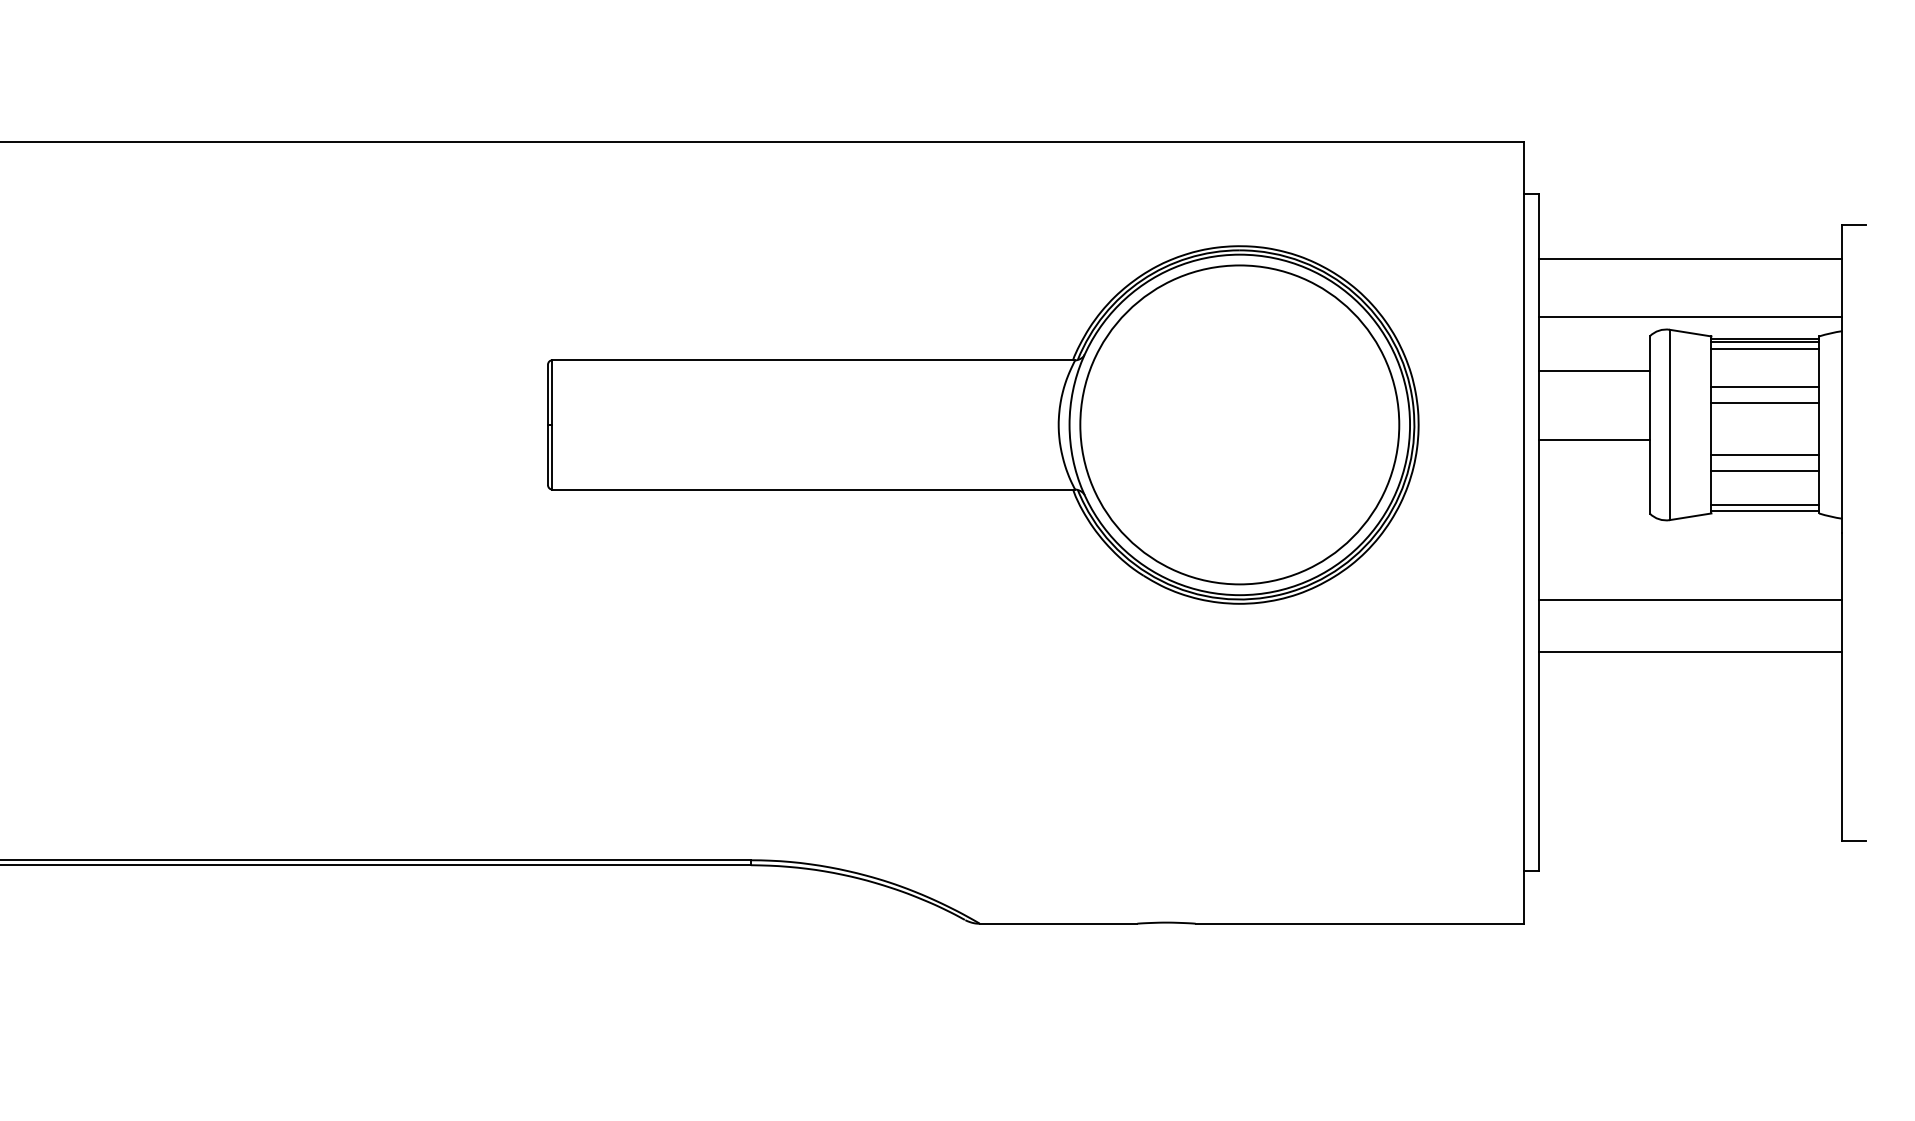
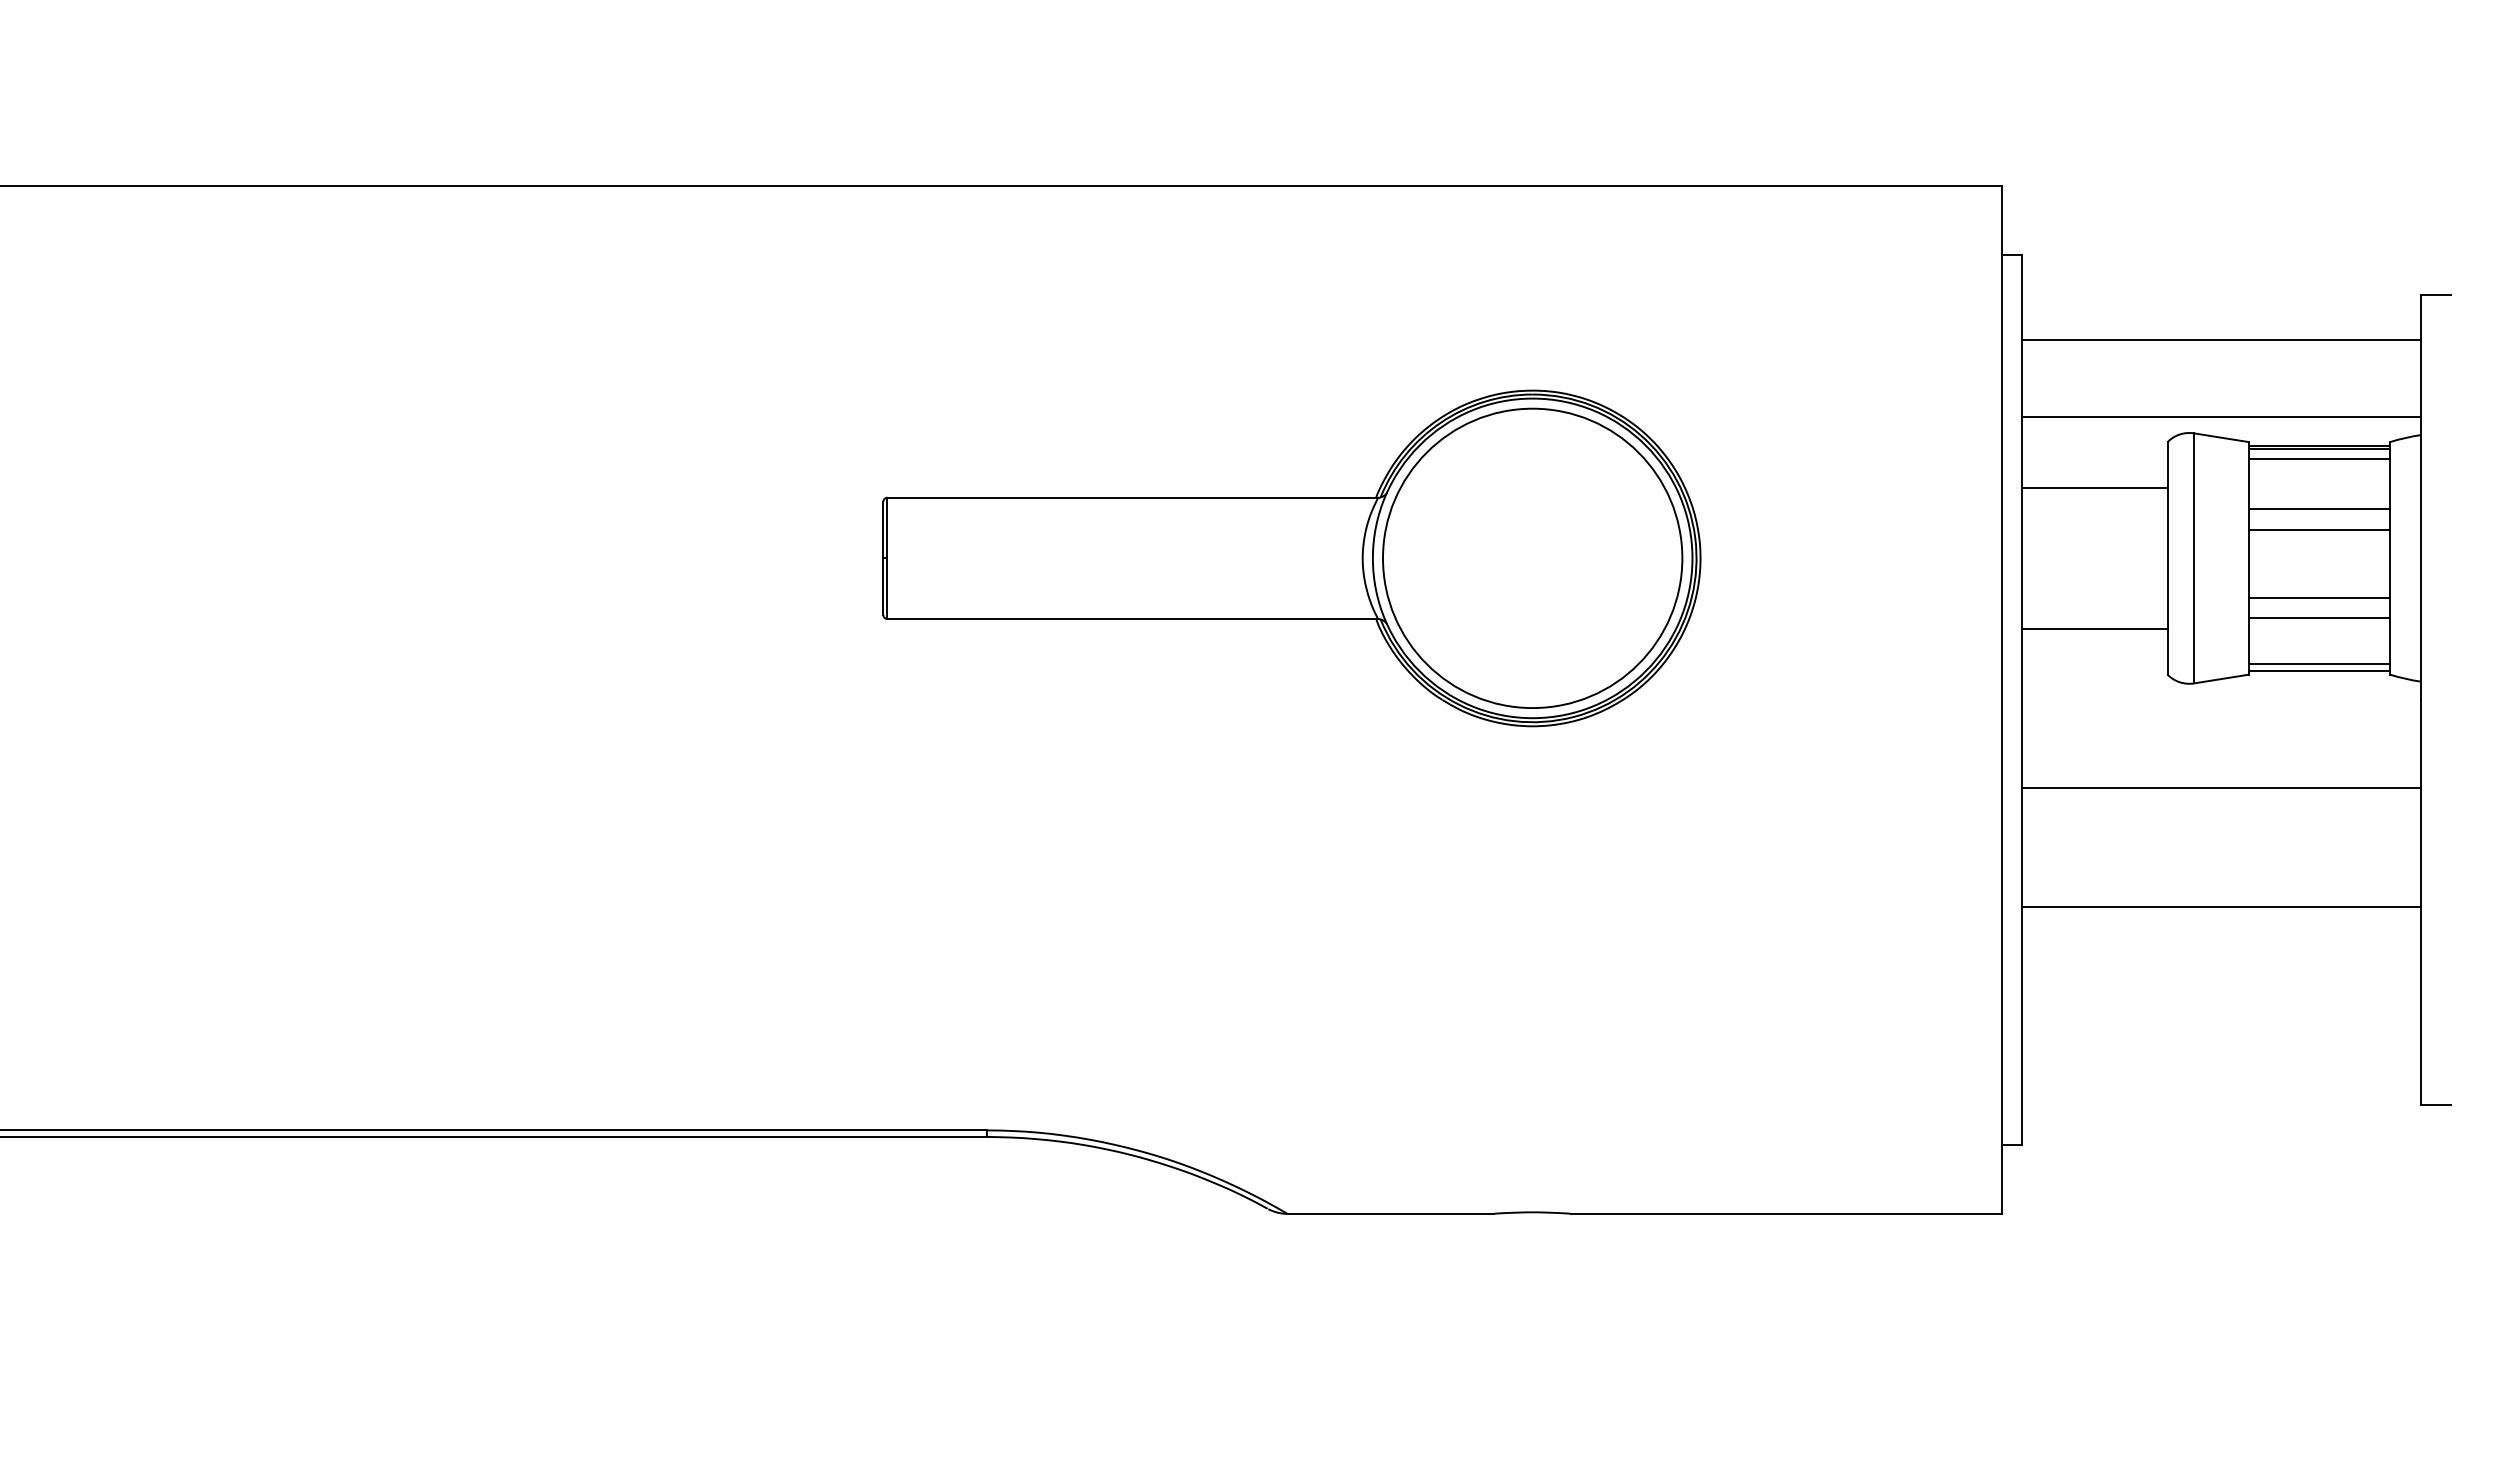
part: (982, 425) -> (1291, 558), size x0.71
line: (1594, 440) -> (2094, 629), moved
line: (1690, 652) -> (2221, 907), moved

